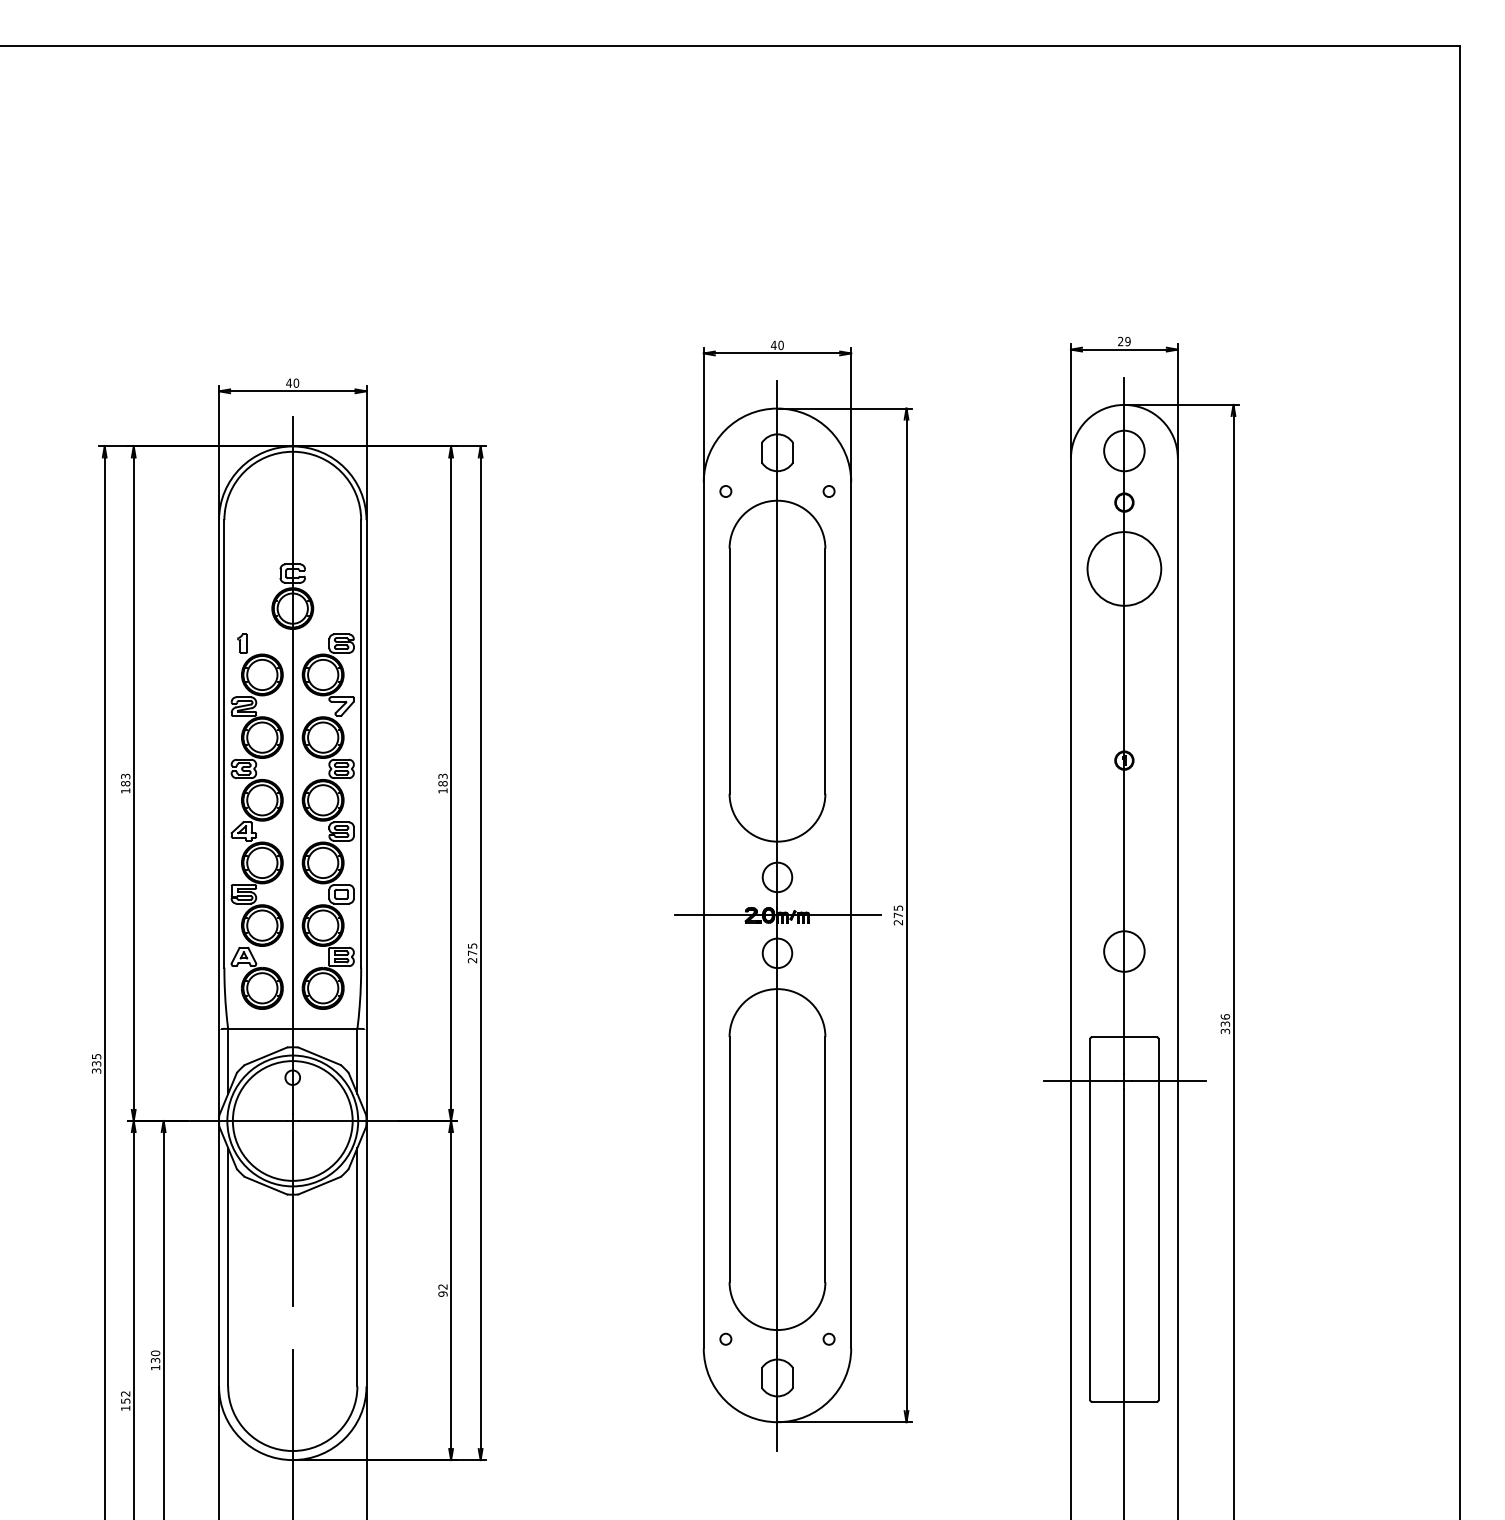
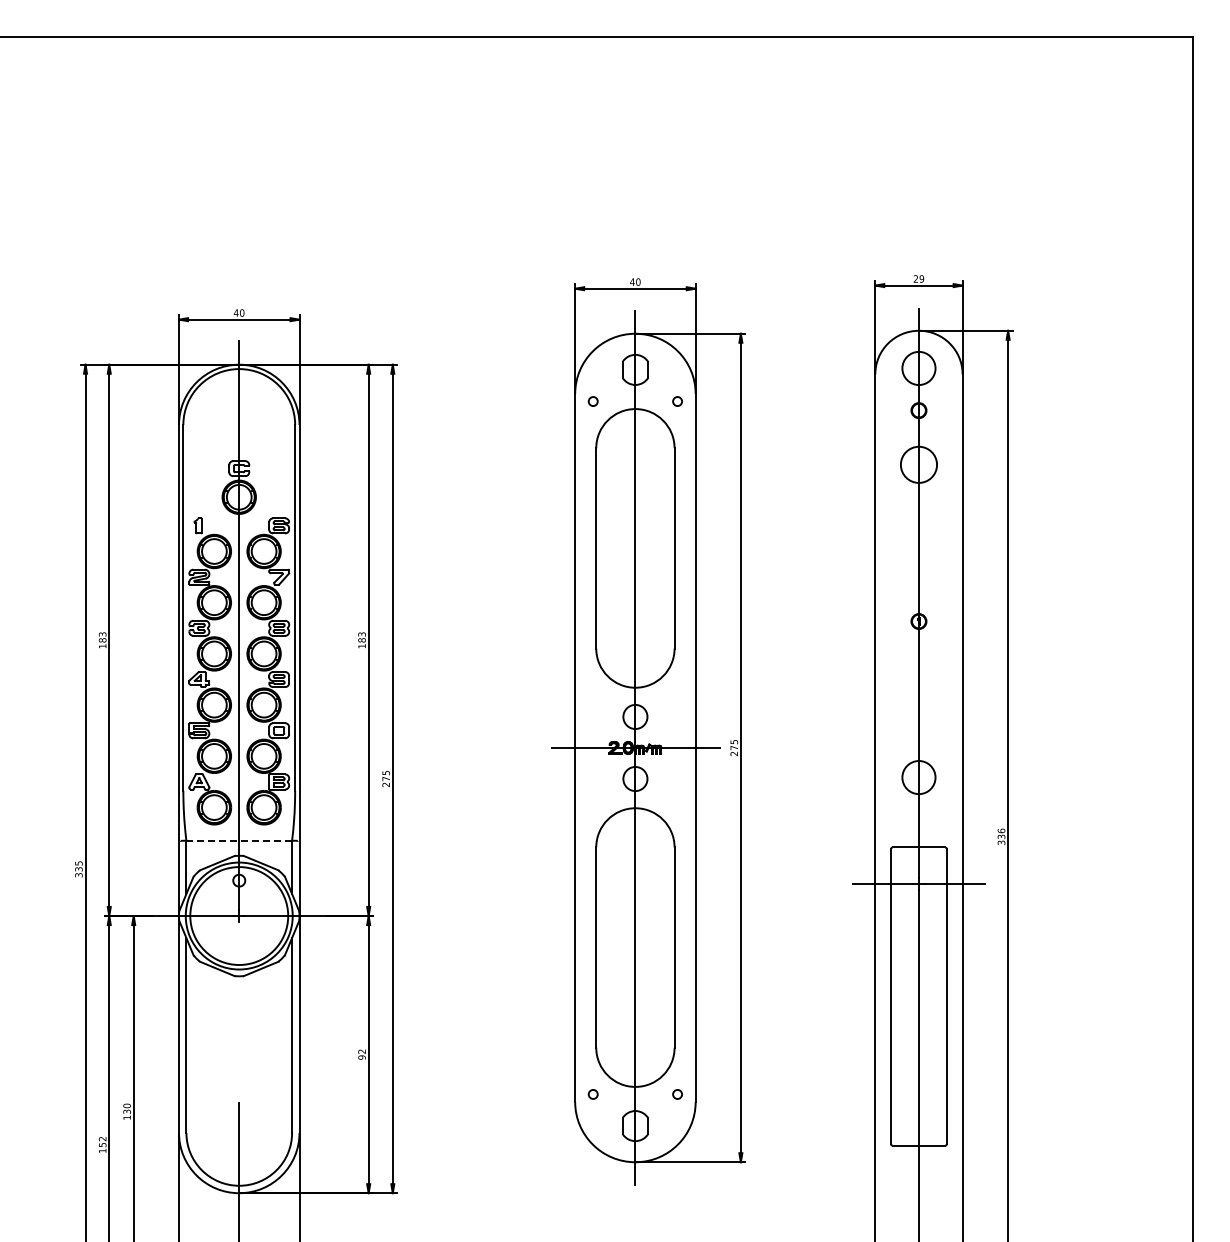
circle: (1123, 568) -> (918, 464), size x0.6
line: (293, 1028) -> (239, 840), solid -> dashed
line: (293, 1218) -> (239, 995), removed

